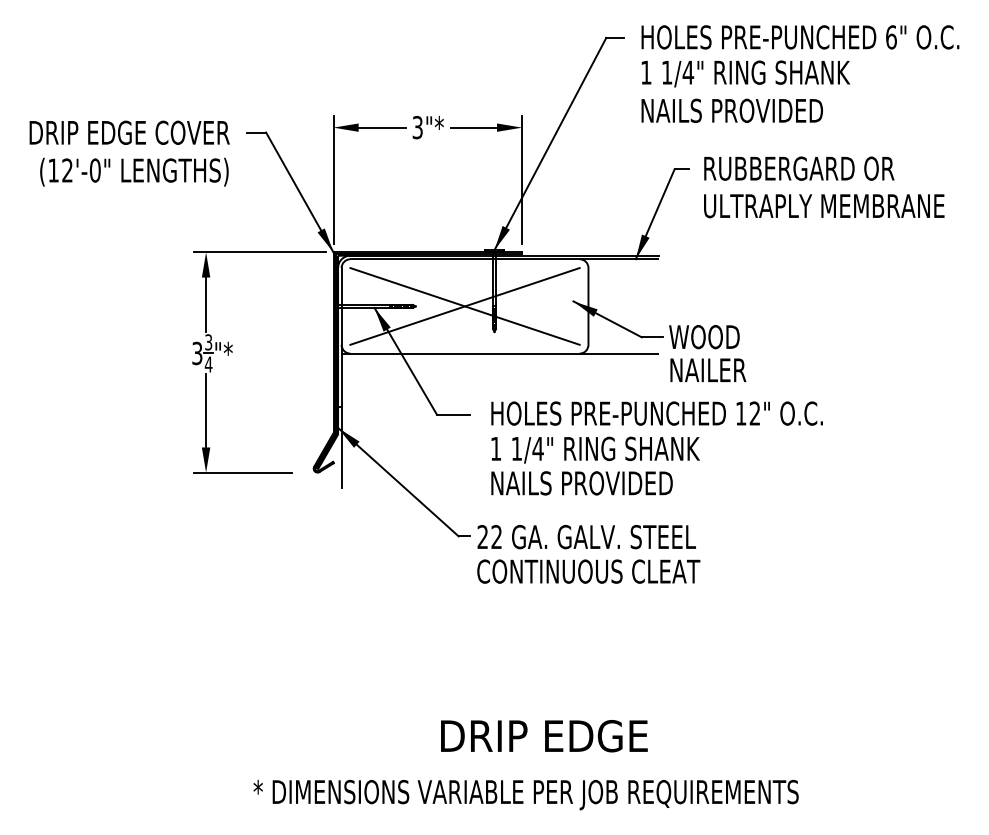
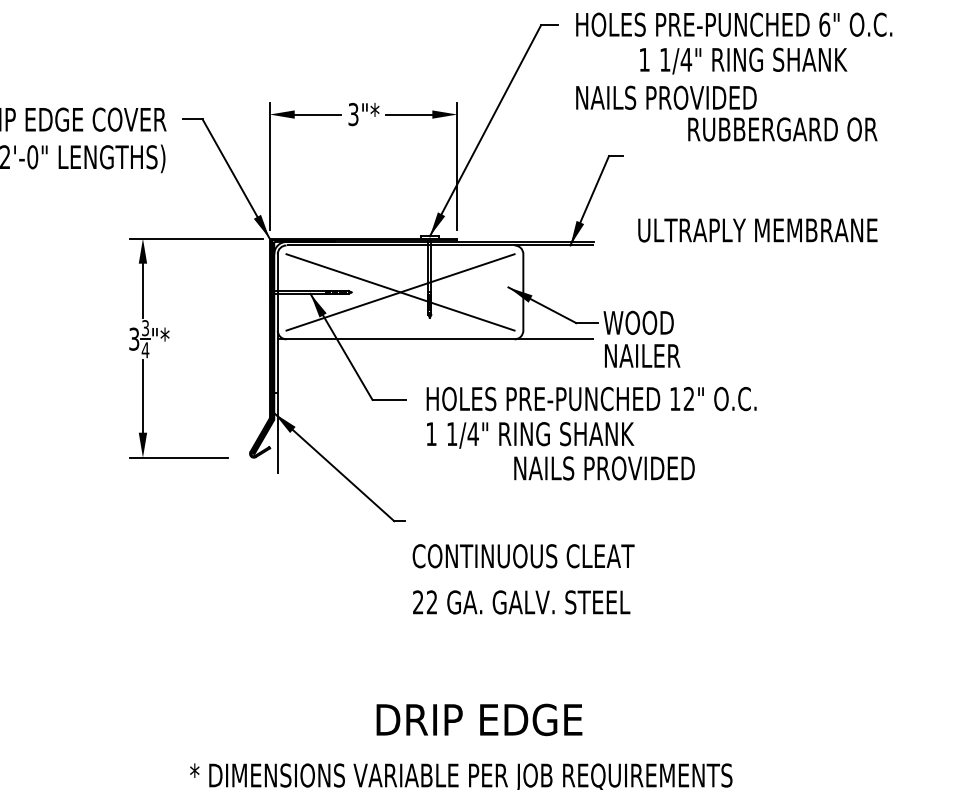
text: (745, 73) -> (743, 60), moved
text: (799, 168) -> (783, 129), moved
text: (824, 206) -> (758, 230), moved
text: (581, 483) -> (603, 468), moved
text: (586, 537) -> (521, 602), moved

